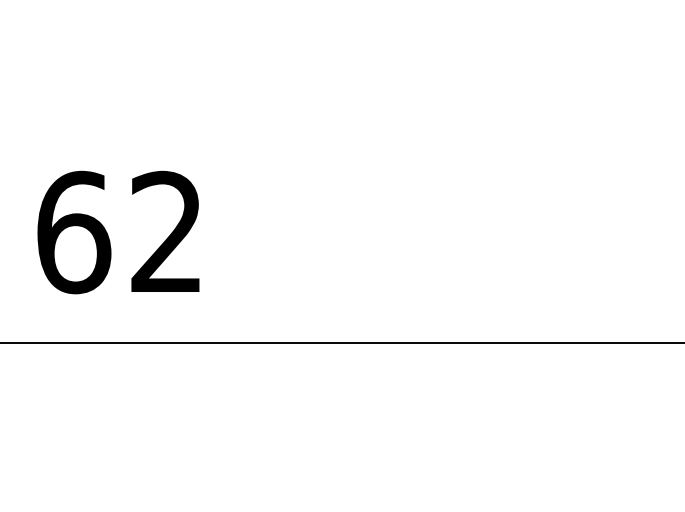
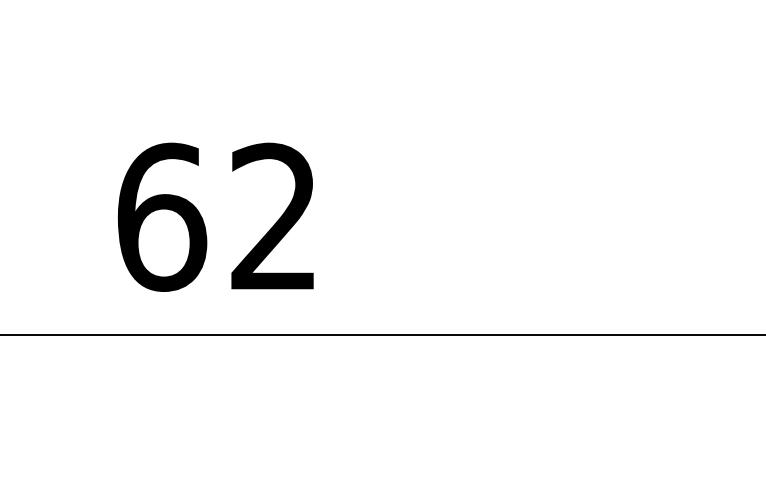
text: (118, 232) -> (215, 217), moved

